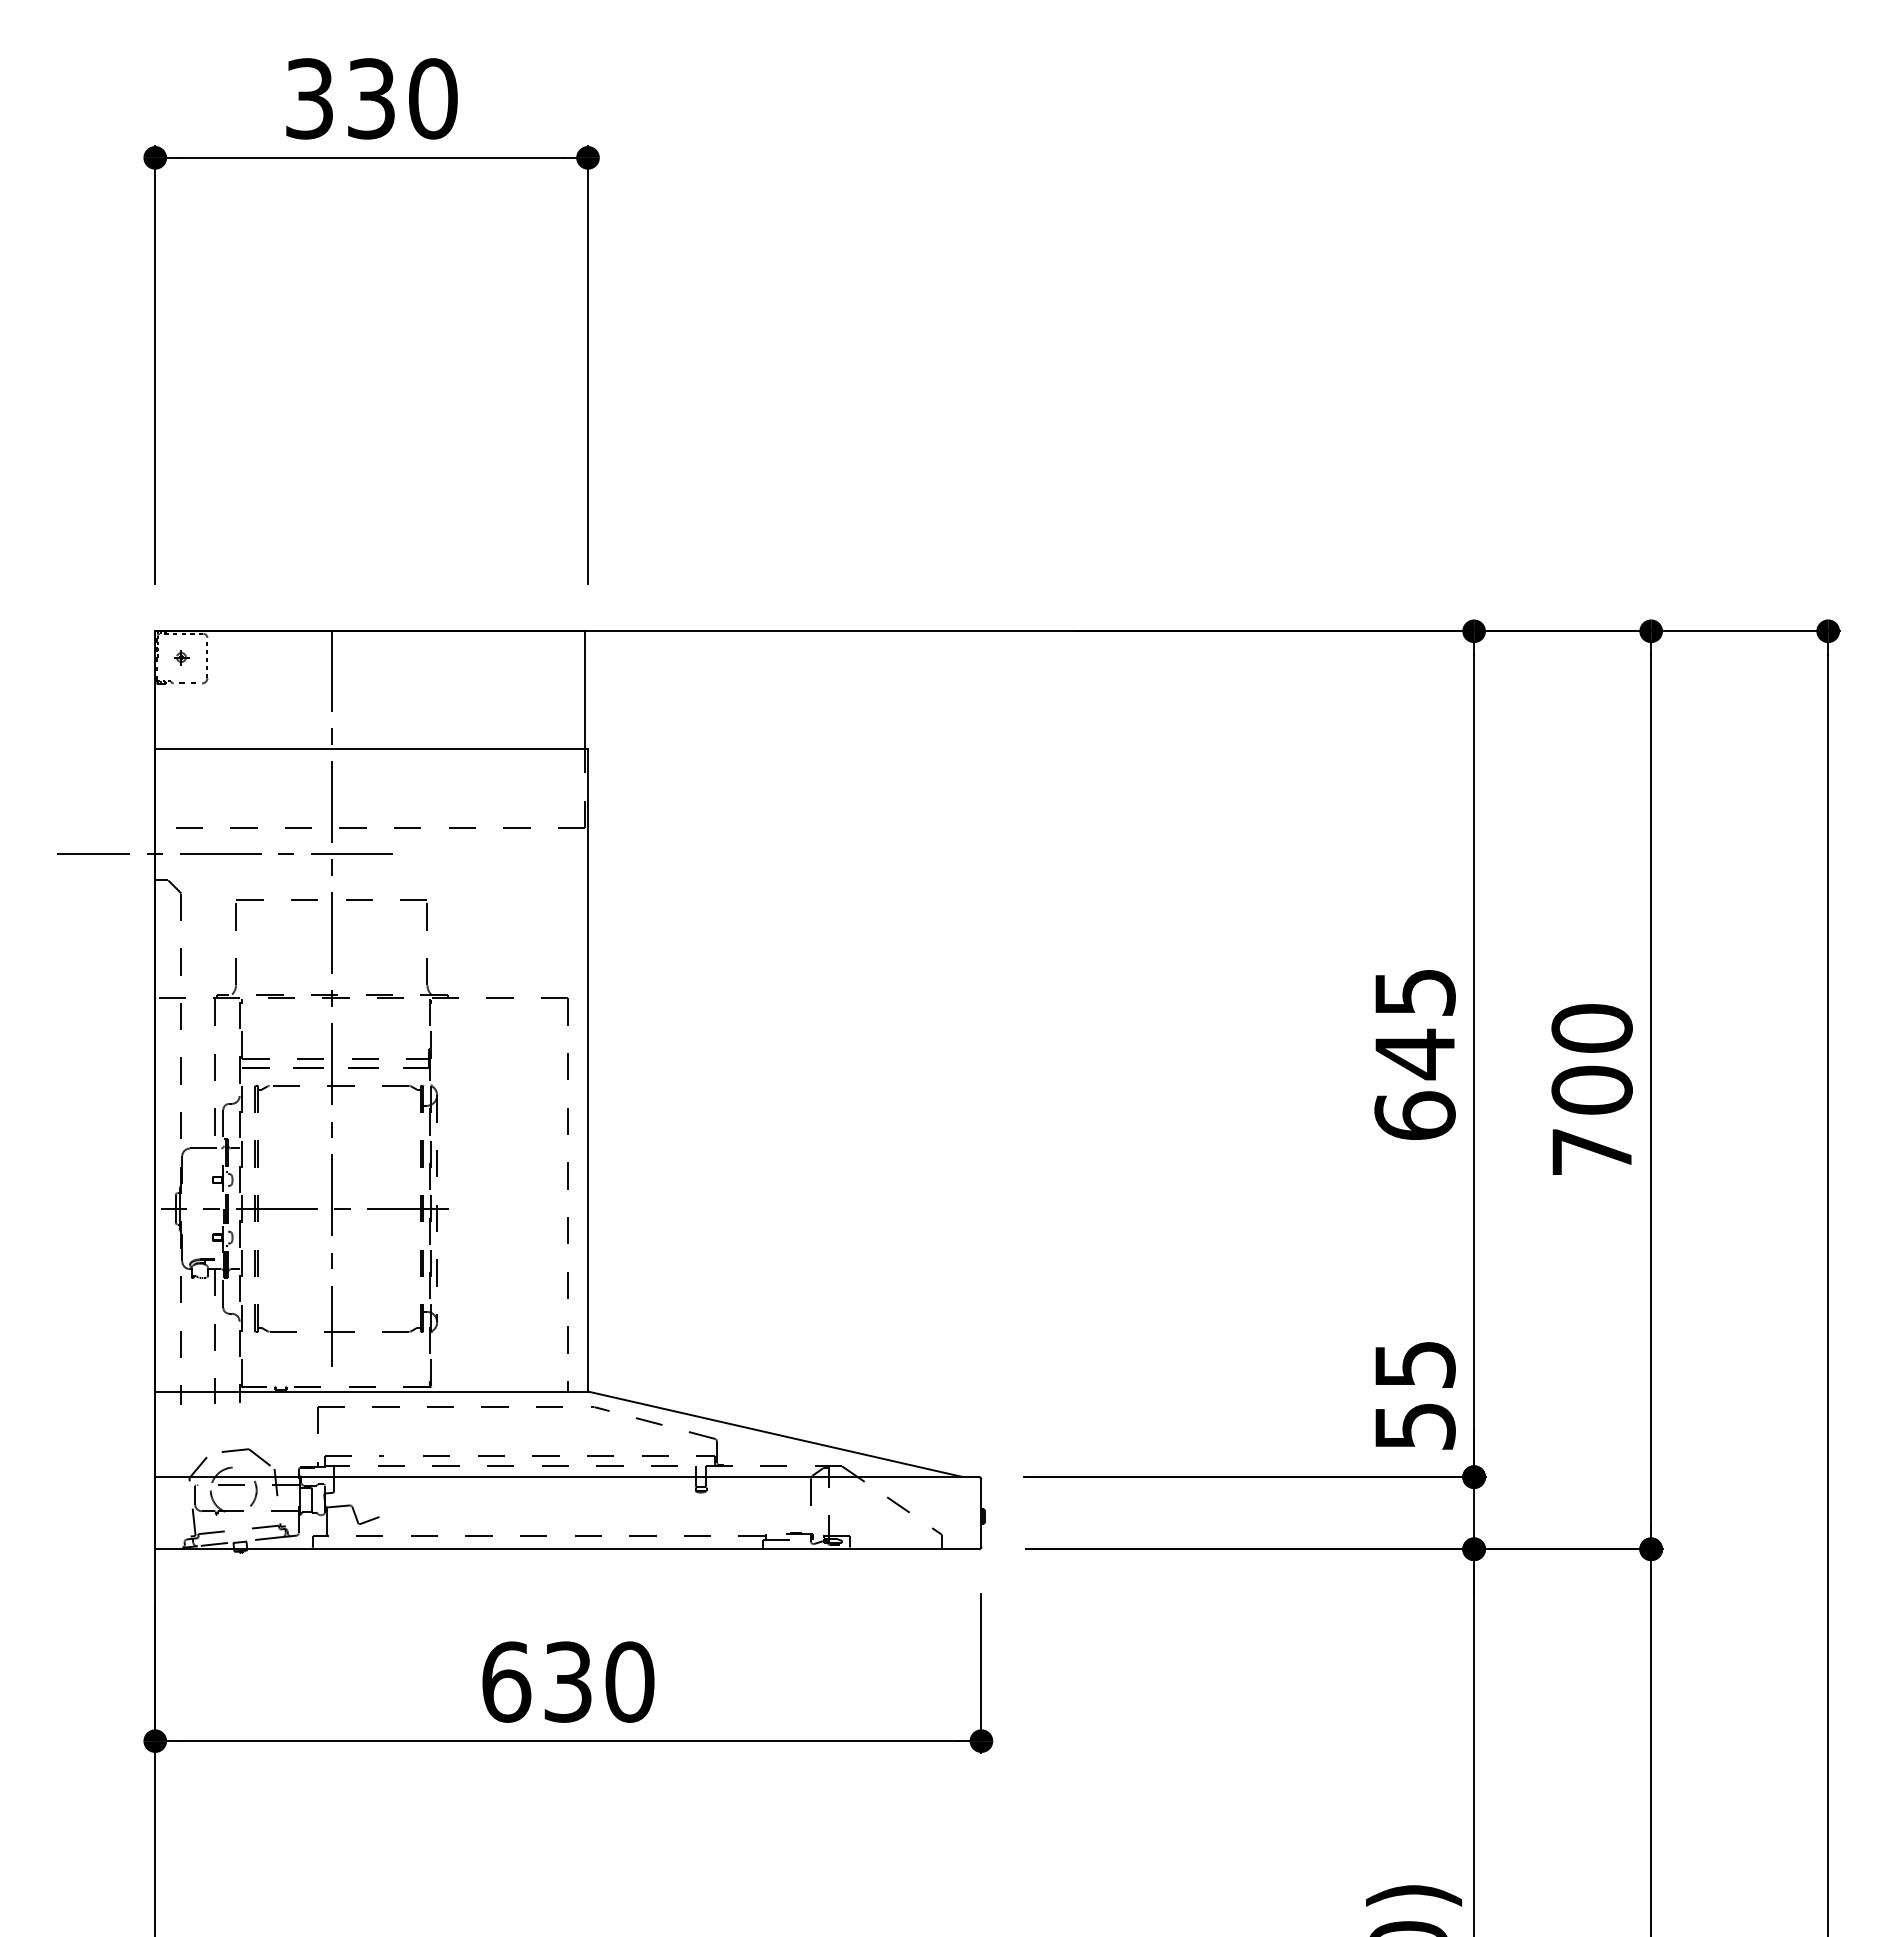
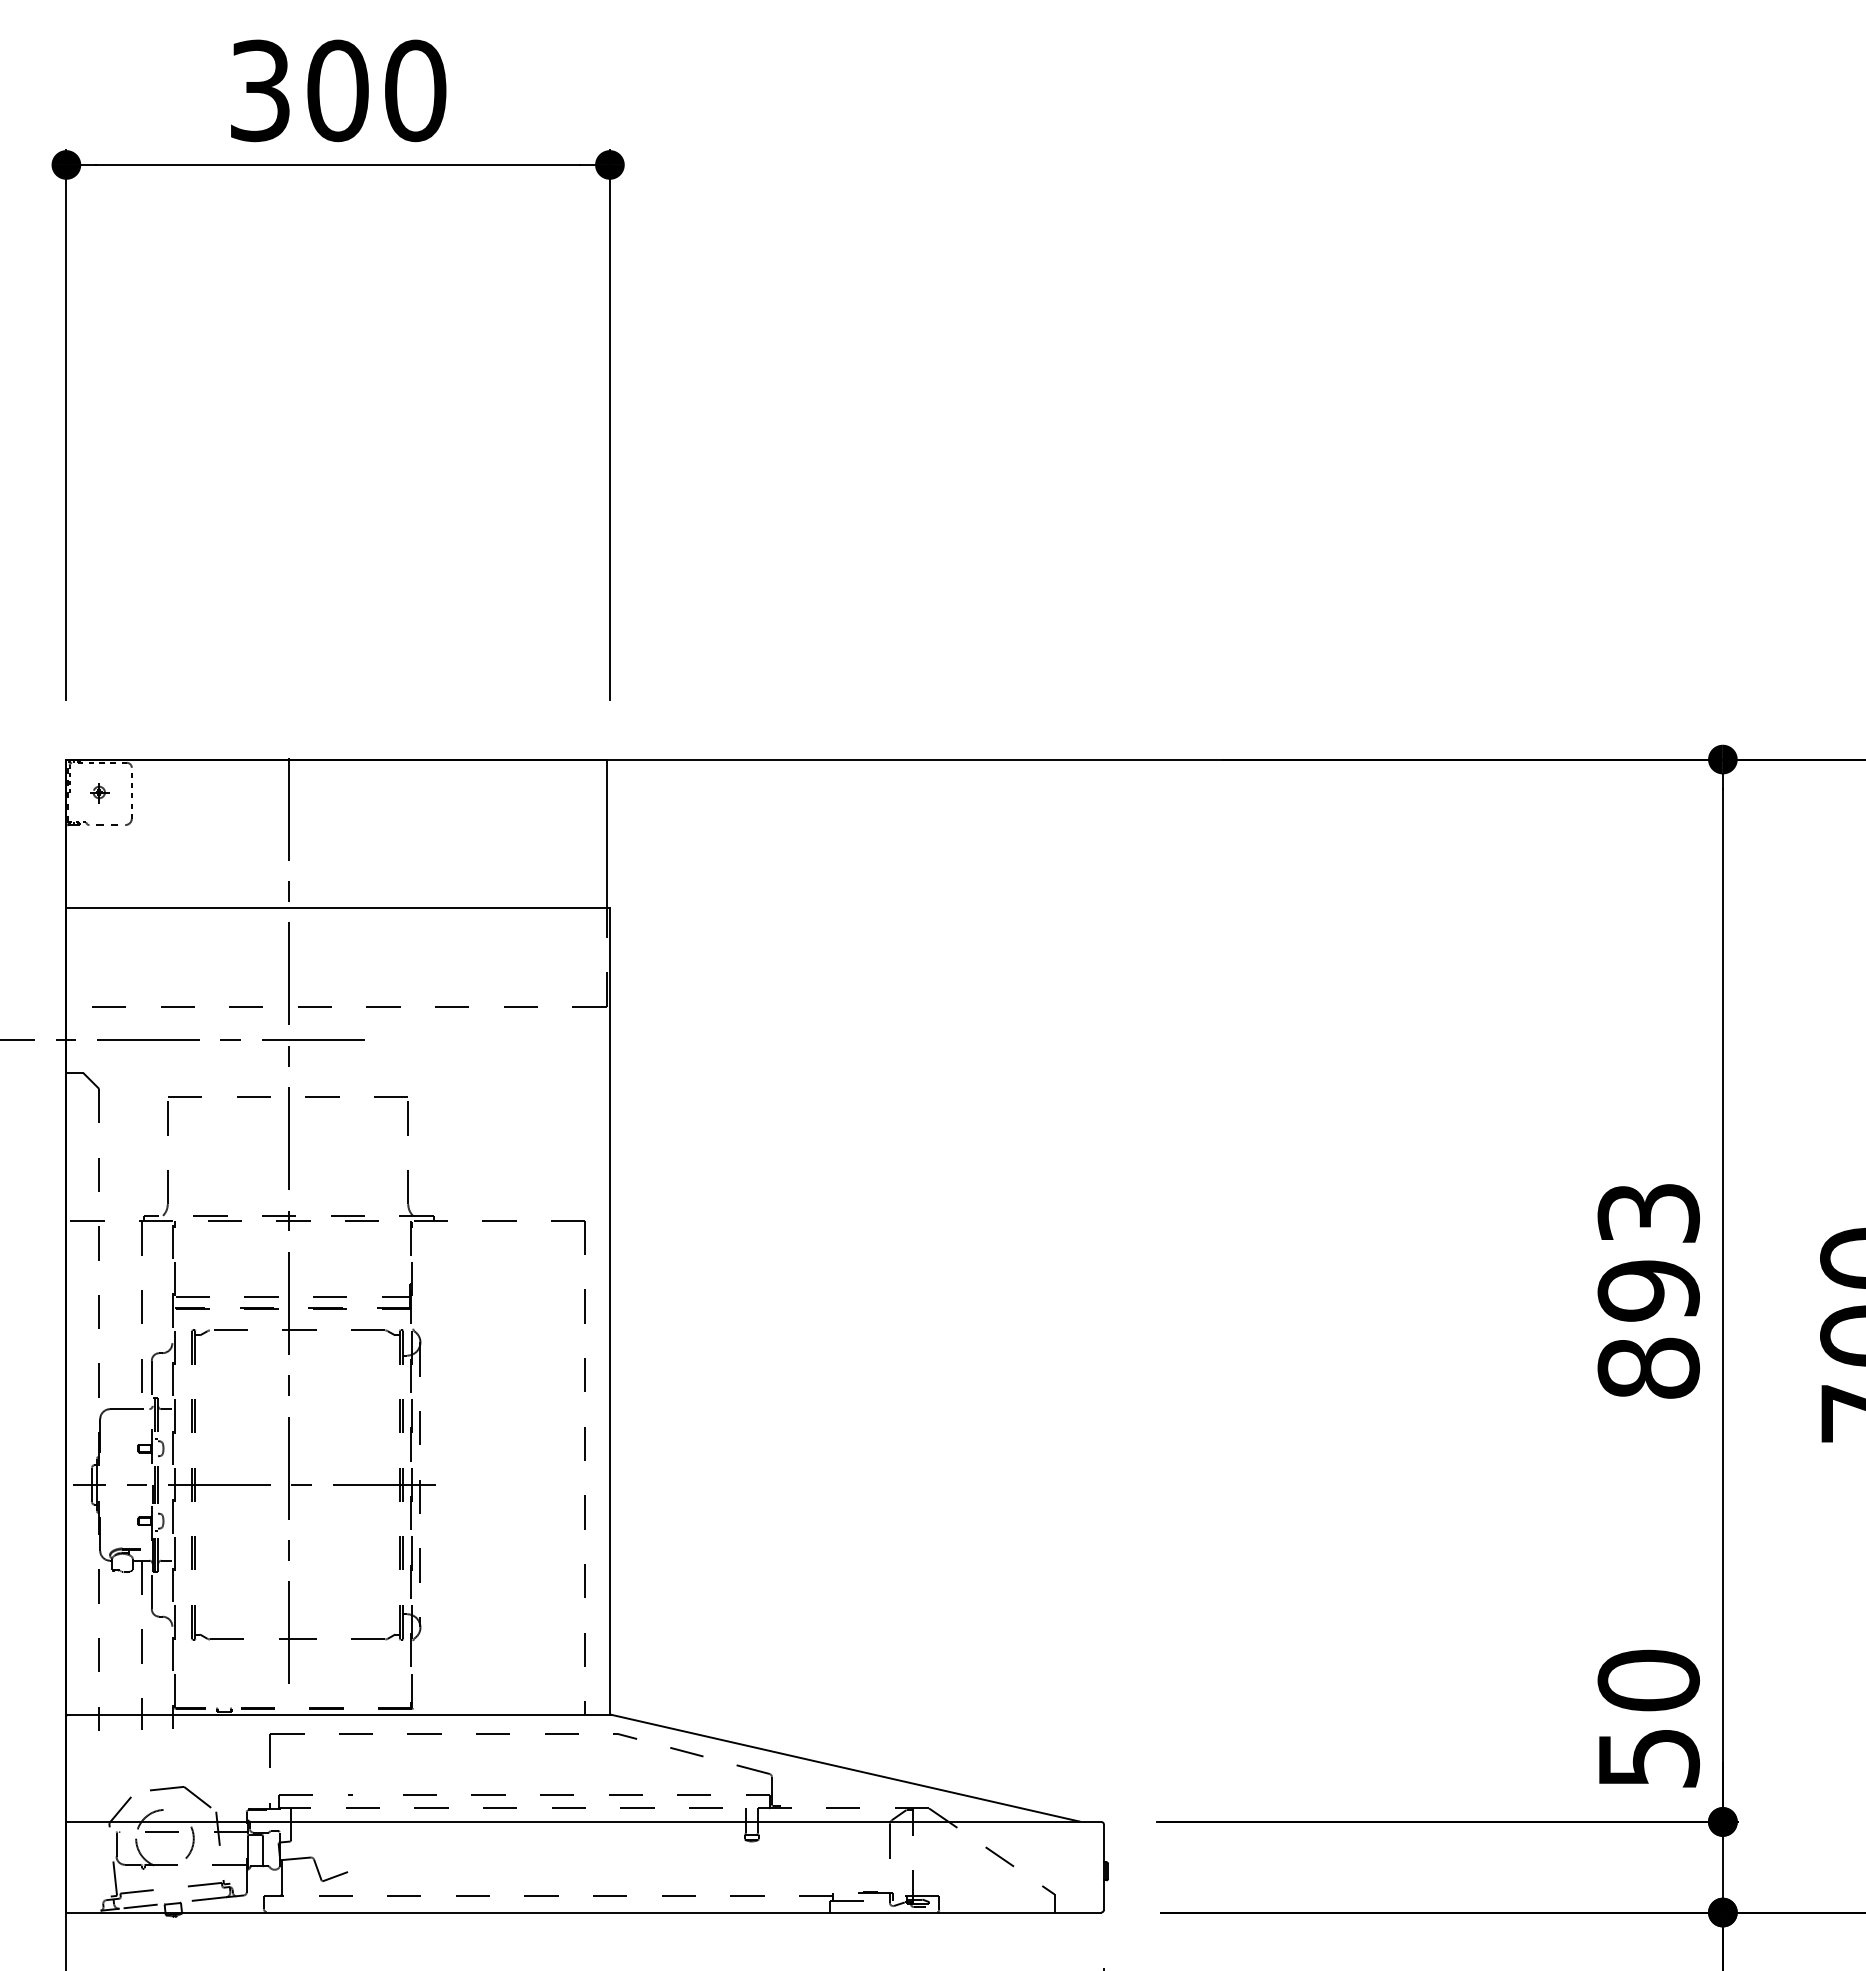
text: (371, 98) -> (337, 90), 330 -> 300
text: (1414, 1054) -> (1647, 1291), 645 -> 893
text: (1414, 1364) -> (1647, 1680), 55 -> 50

